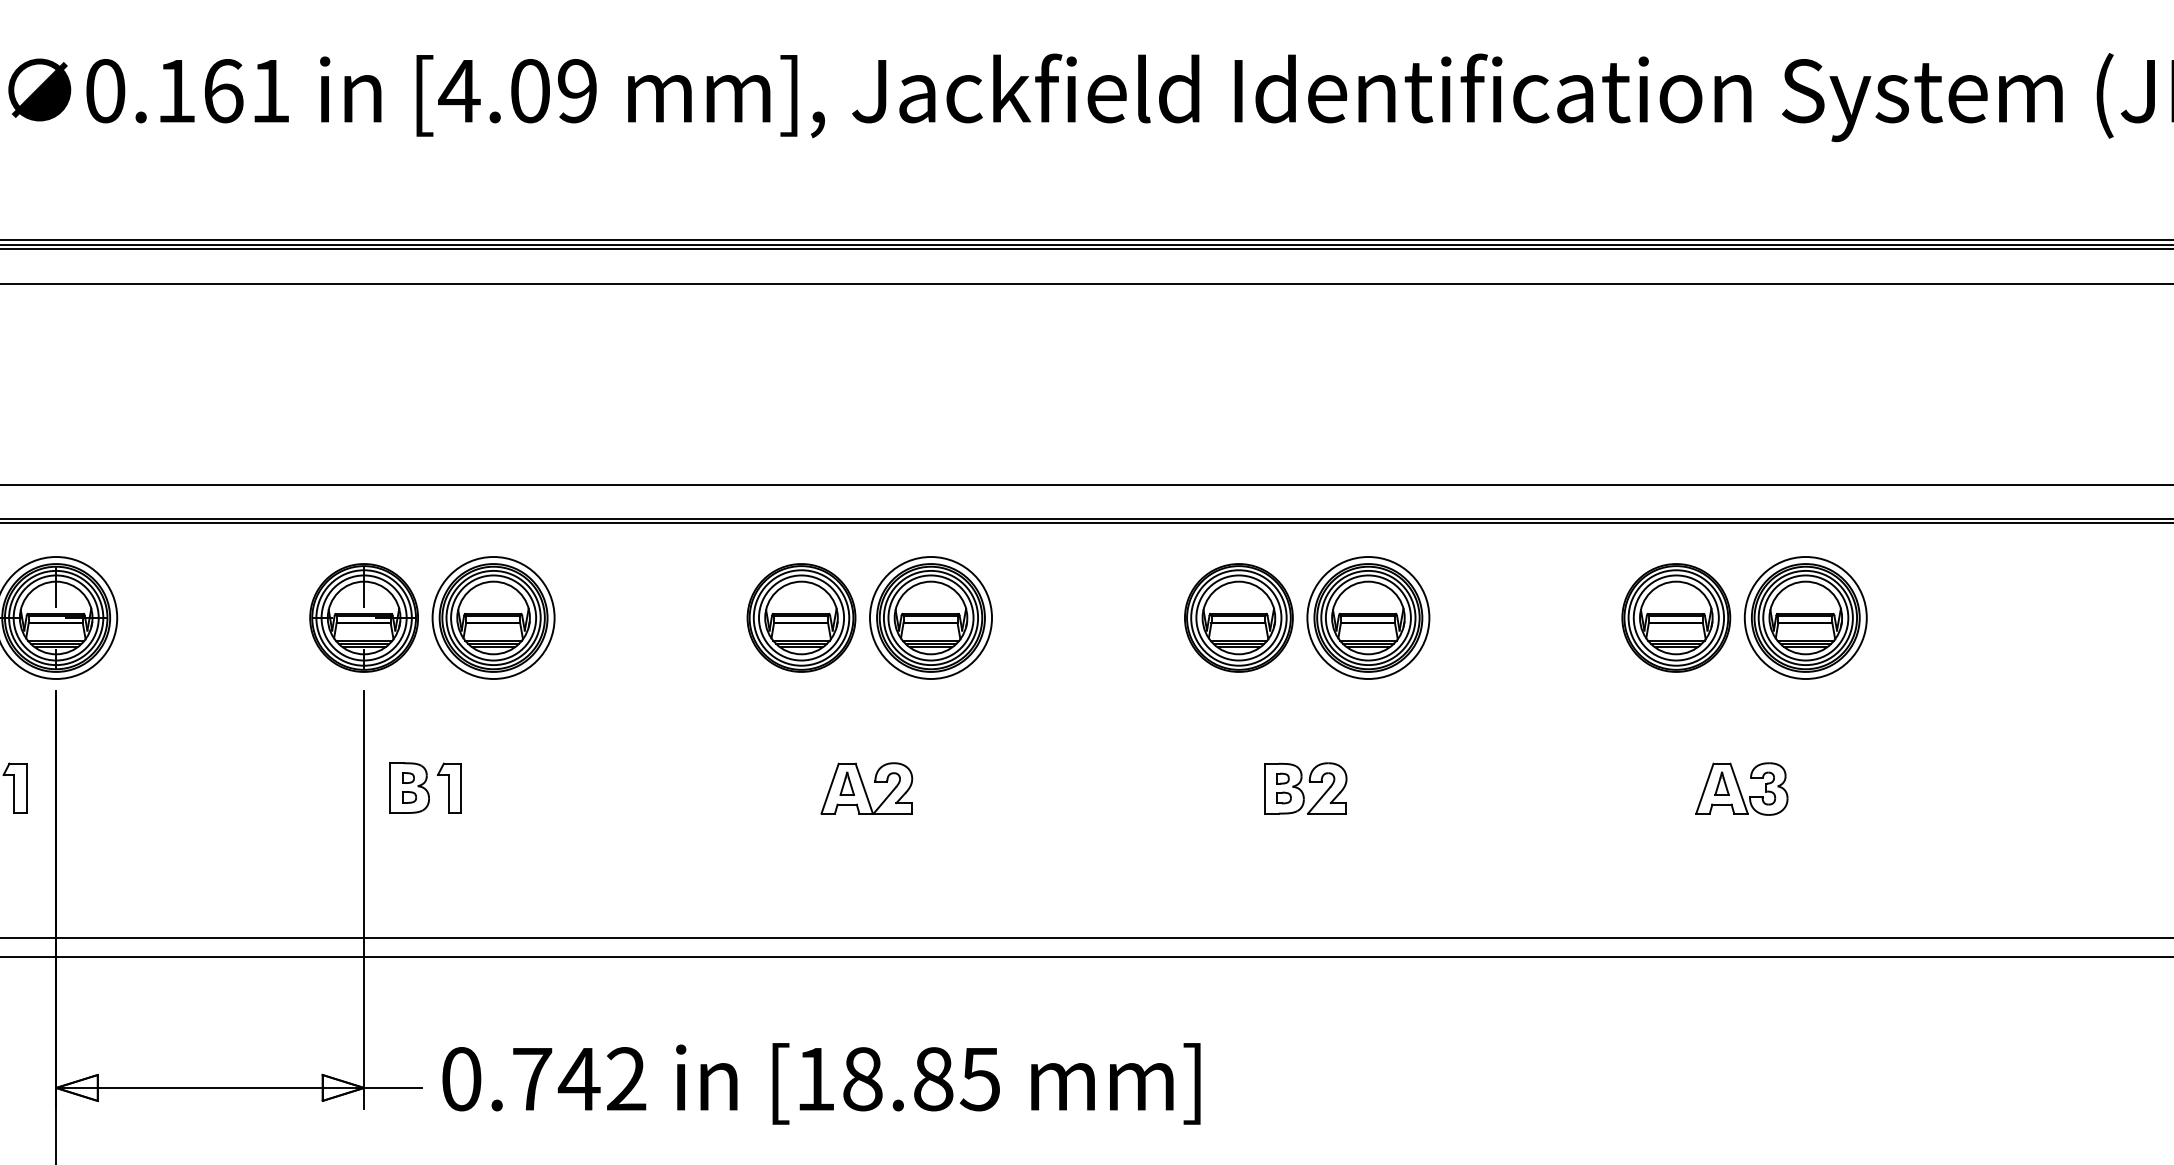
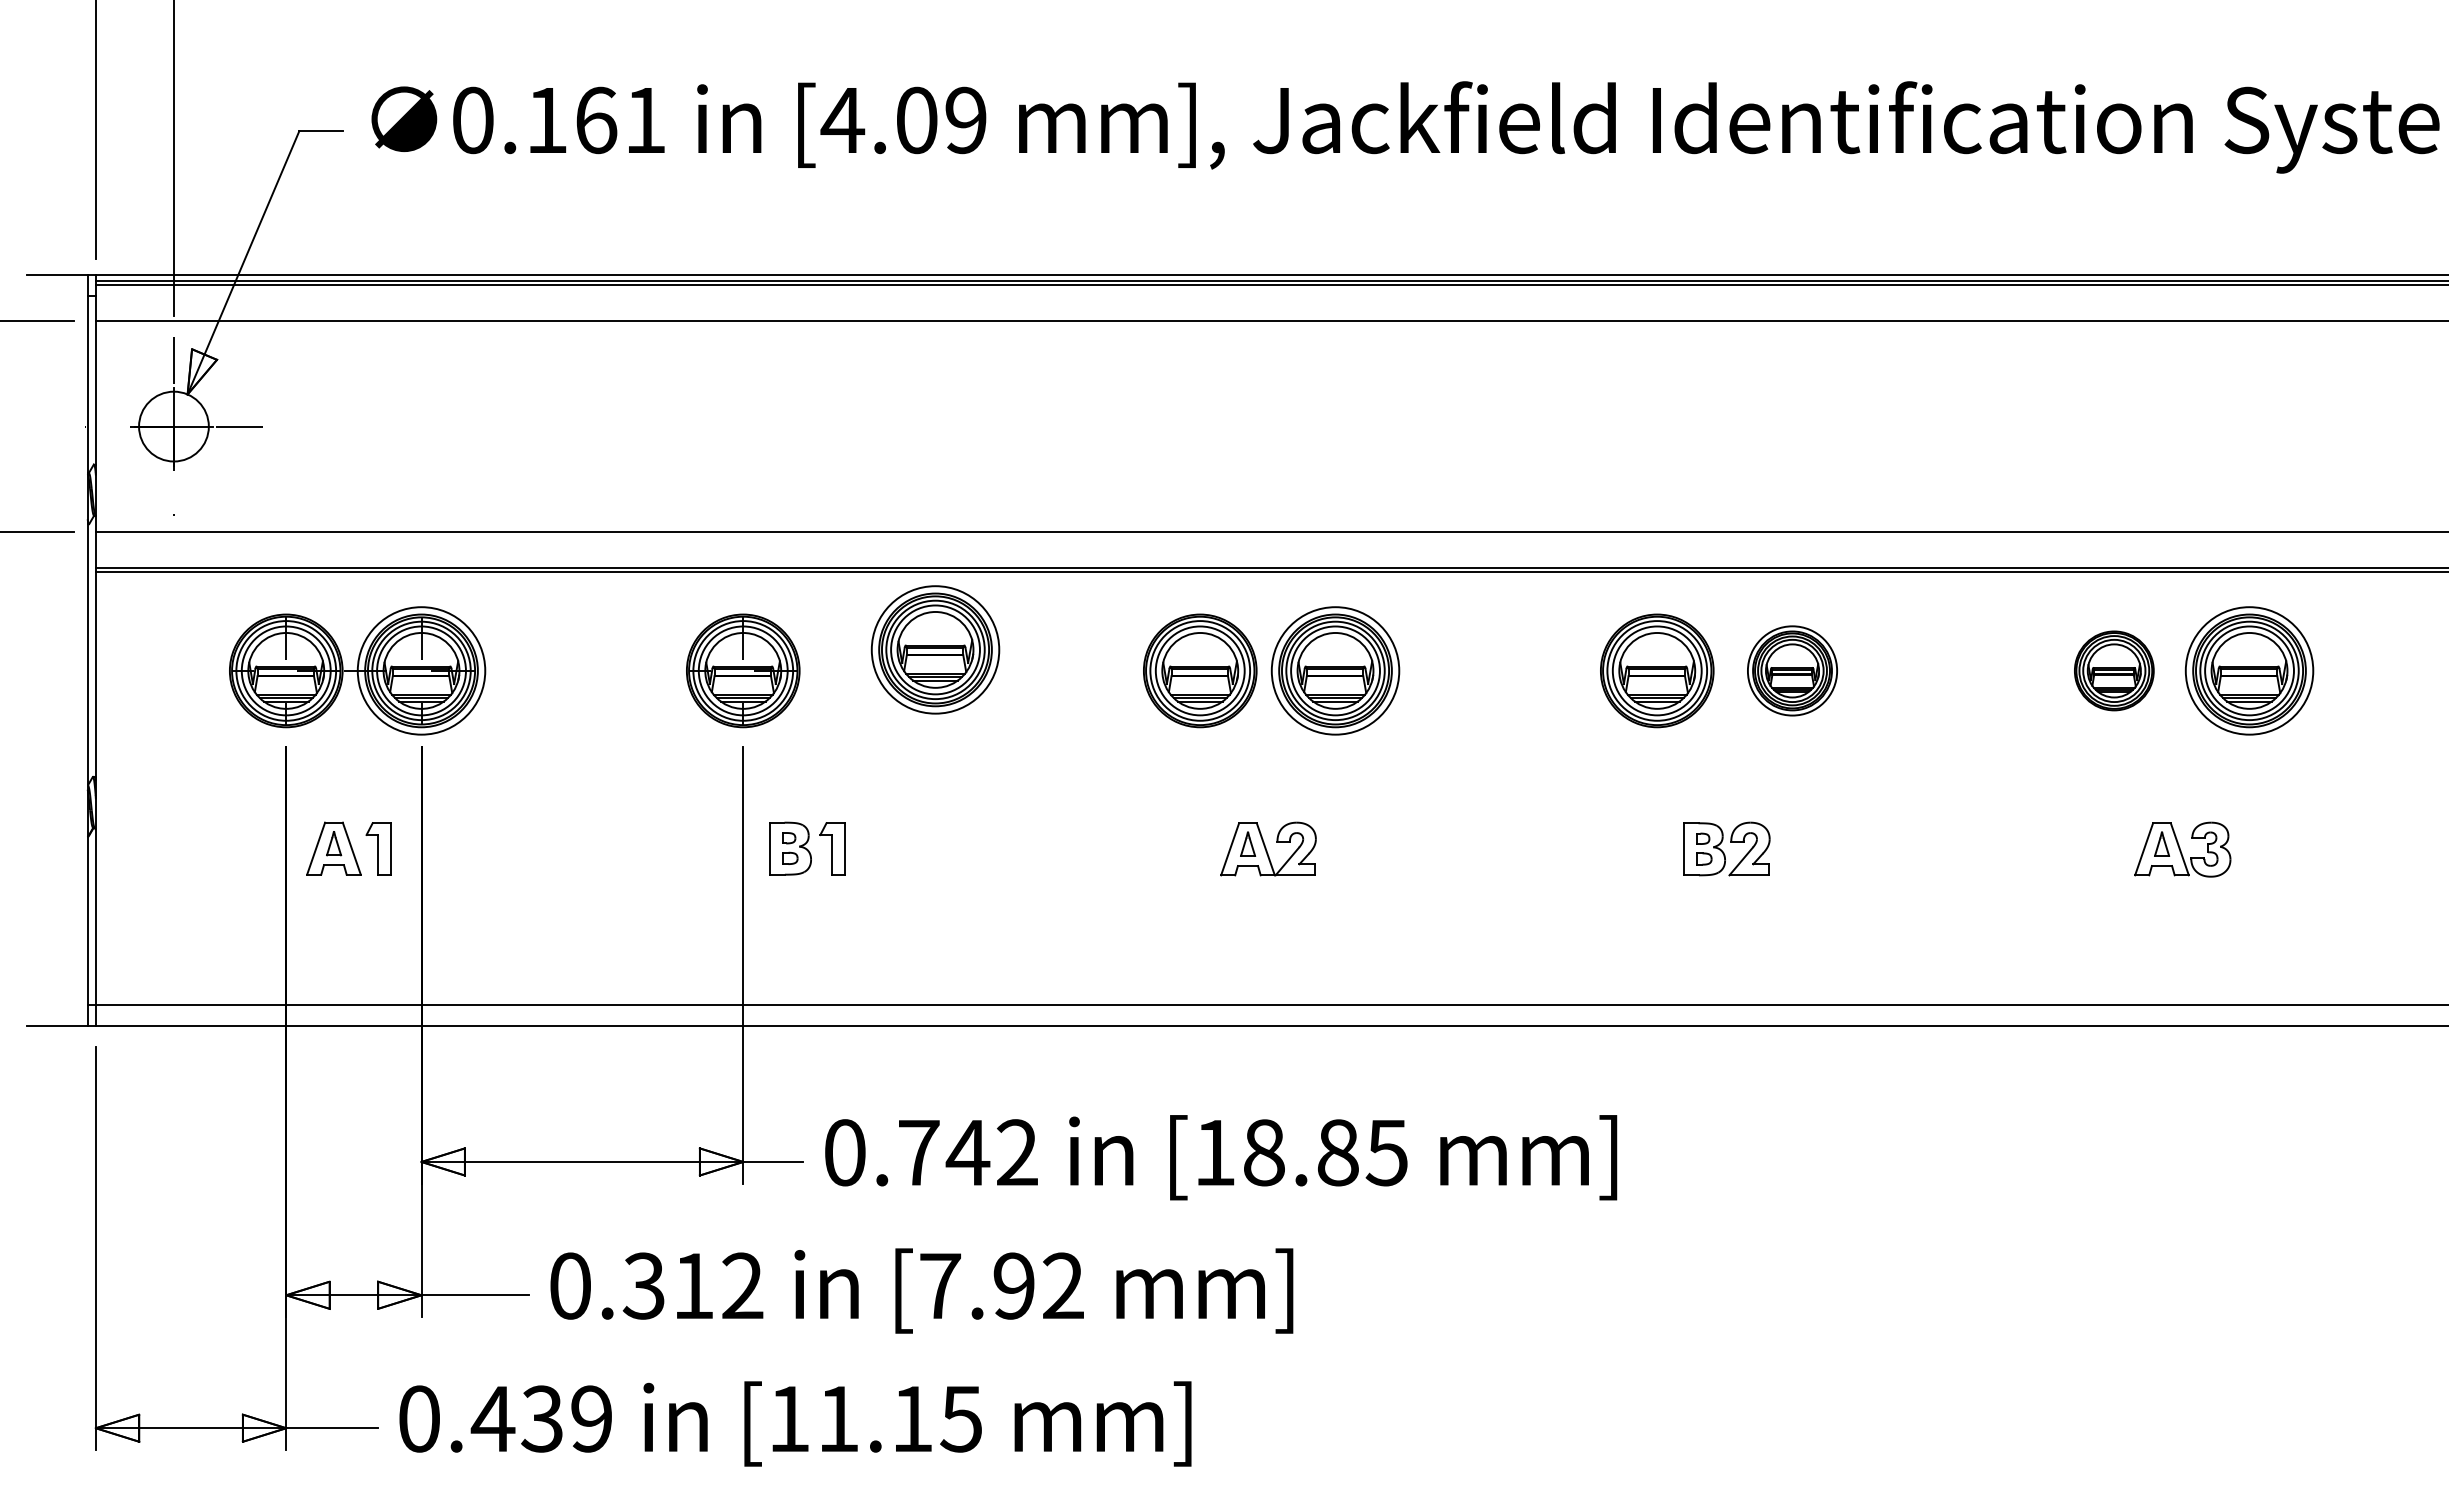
part: (493, 617) -> (935, 649), moved
part: (1368, 617) -> (1792, 670), size x0.7
part: (1676, 617) -> (2114, 670), size x0.7

